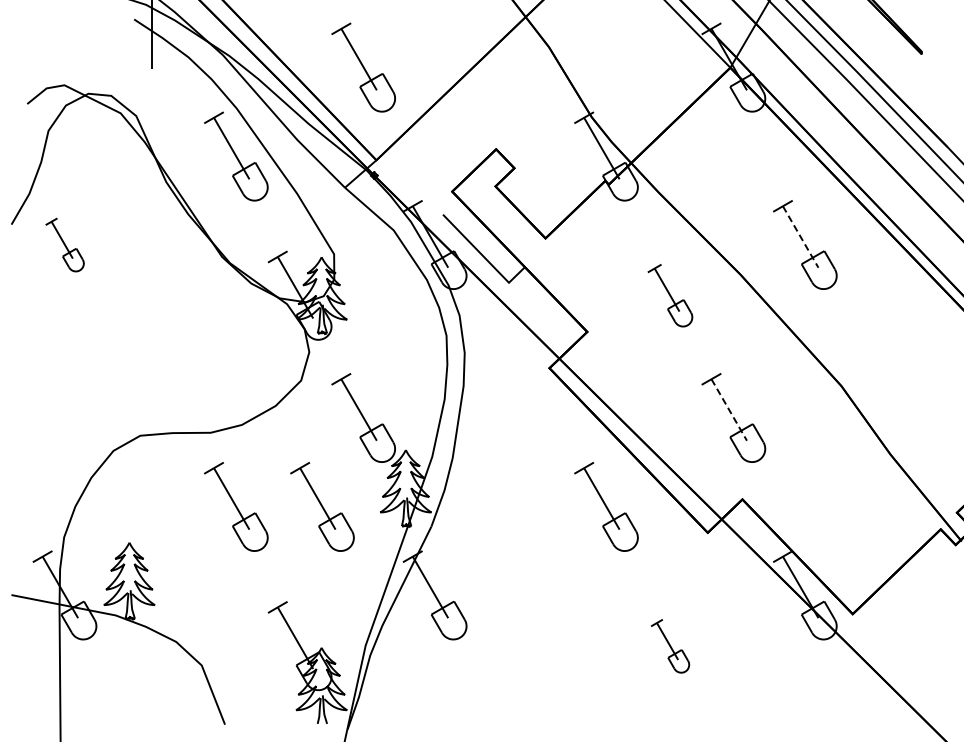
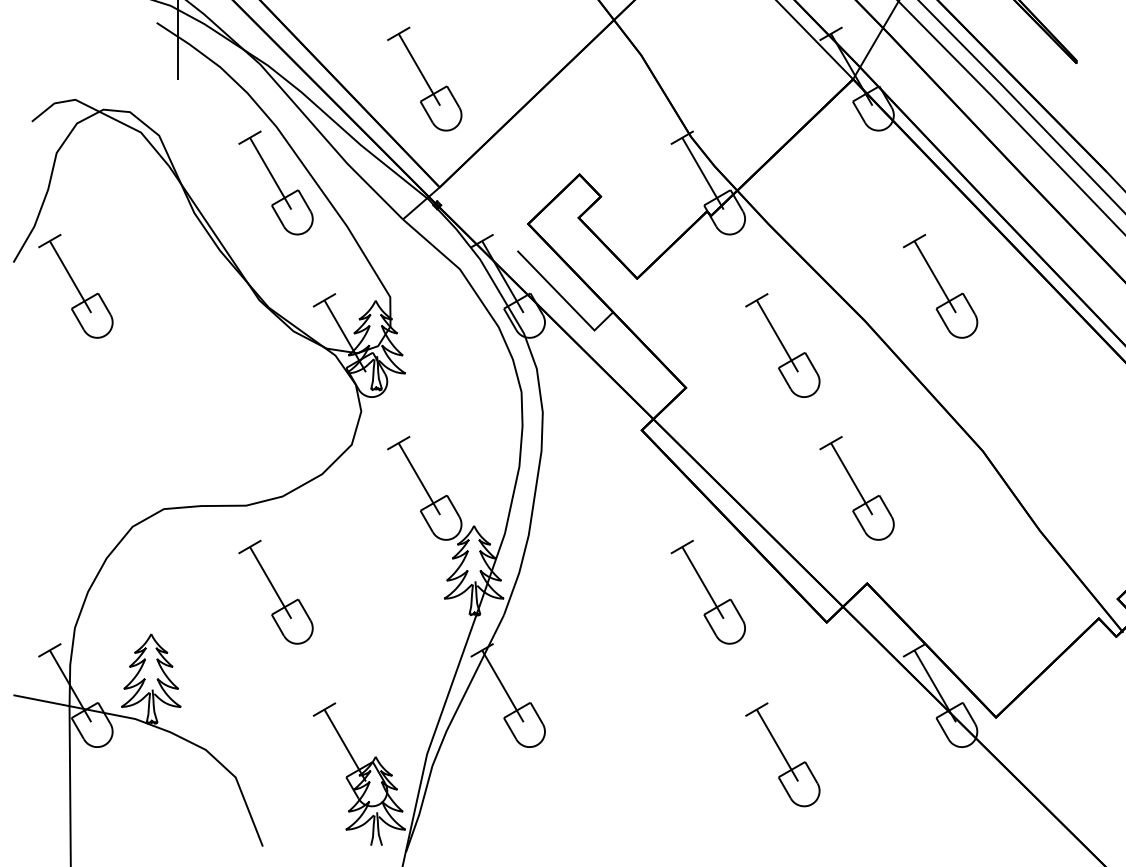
line: (800, 237) -> (935, 277), dashed -> solid
part: (64, 244) -> (75, 285), size x1.67
part: (670, 295) -> (783, 345), size x1.43
line: (729, 410) -> (852, 479), dashed -> solid
part: (322, 506) -> (376, 591), removed
part: (670, 646) -> (783, 755), size x1.67

